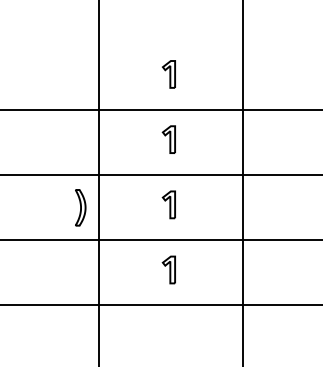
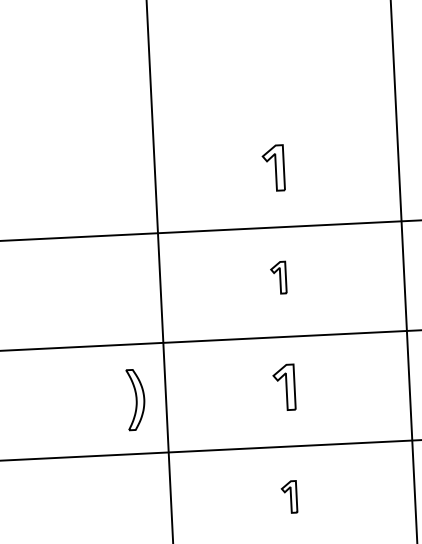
part: (168, 139) -> (278, 277), size x0.7
part: (168, 269) -> (288, 496), size x0.7

